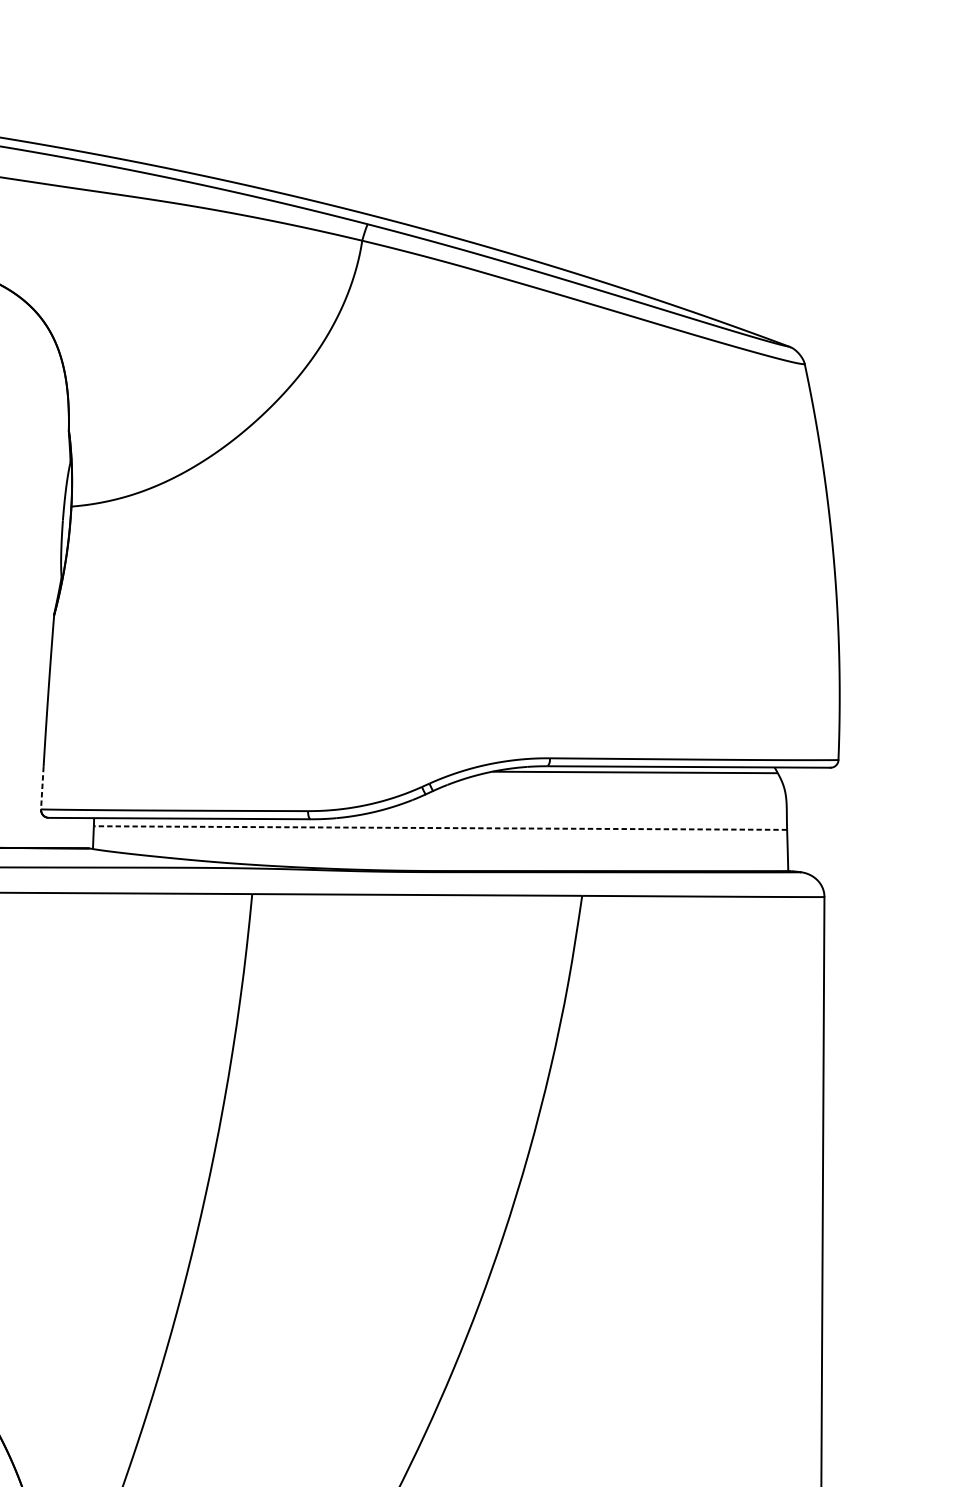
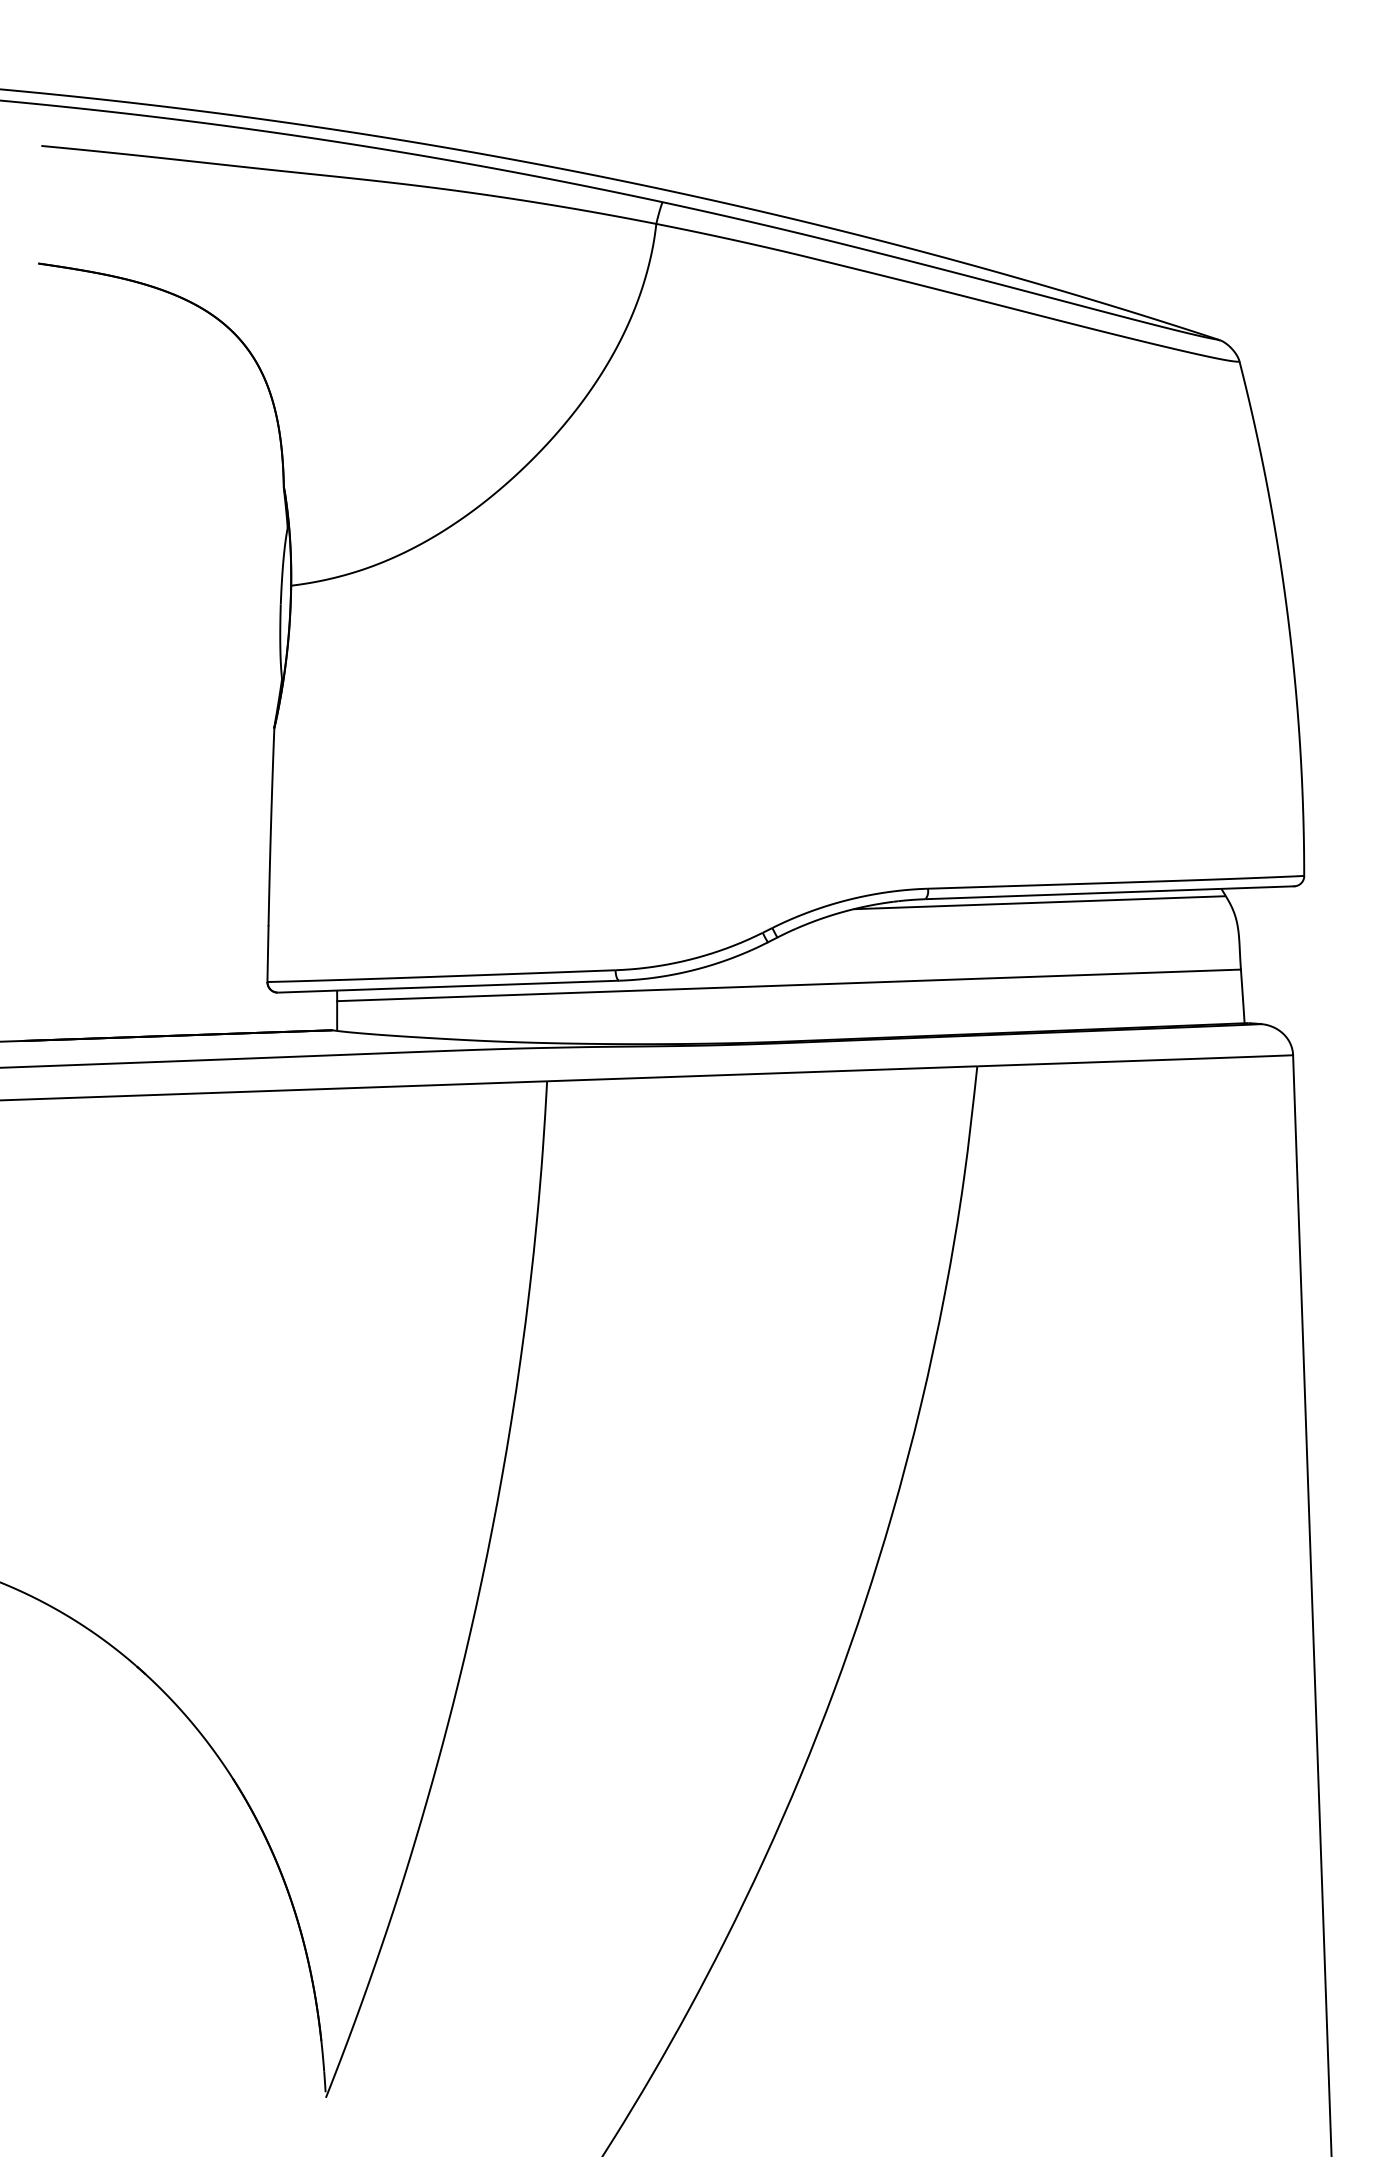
line: (41, 788) -> (267, 954), dashed -> solid
line: (440, 828) -> (788, 985), dashed -> solid

